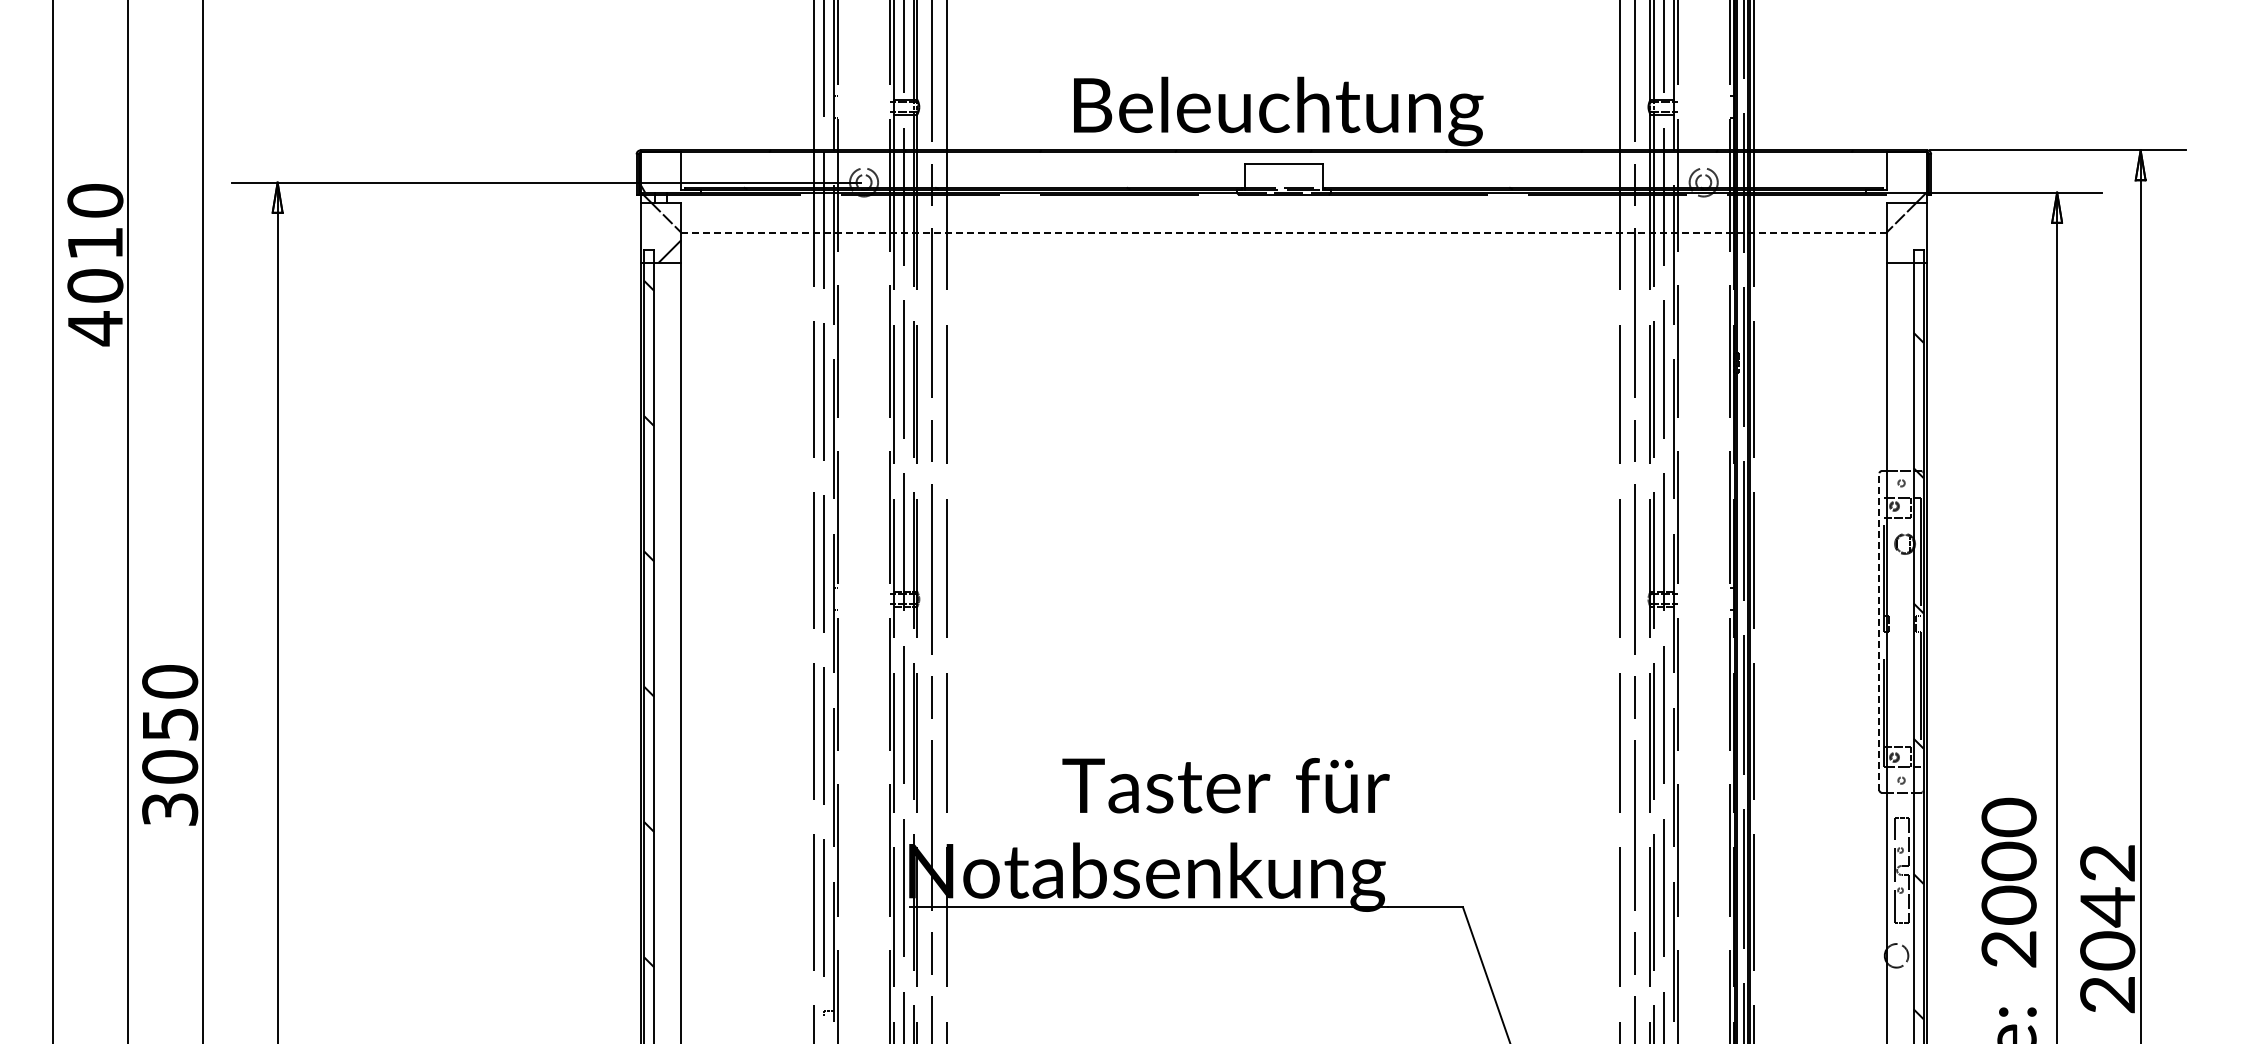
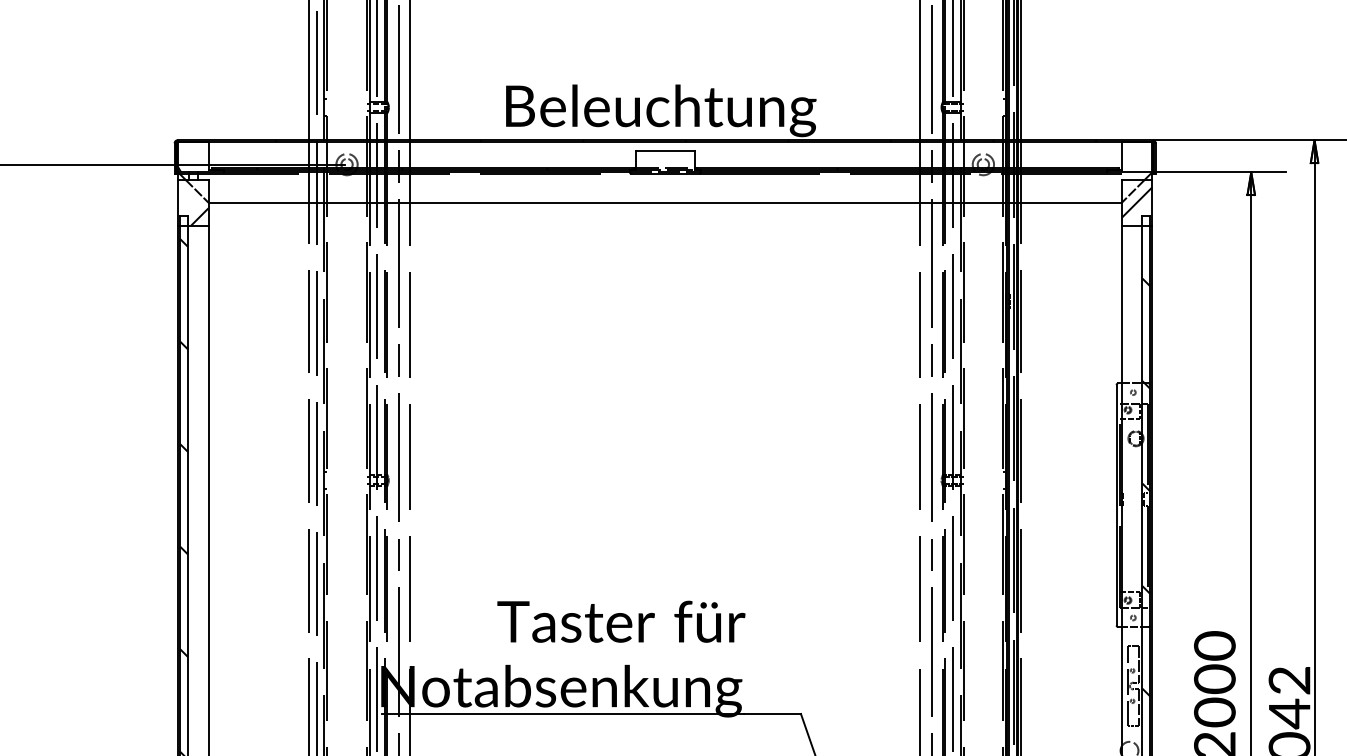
line: (1283, 232) -> (664, 202), dashed -> solid
hatch: (1906, 232) -> (1137, 202), added
line: (1879, 631) -> (1116, 504), dashed -> solid

